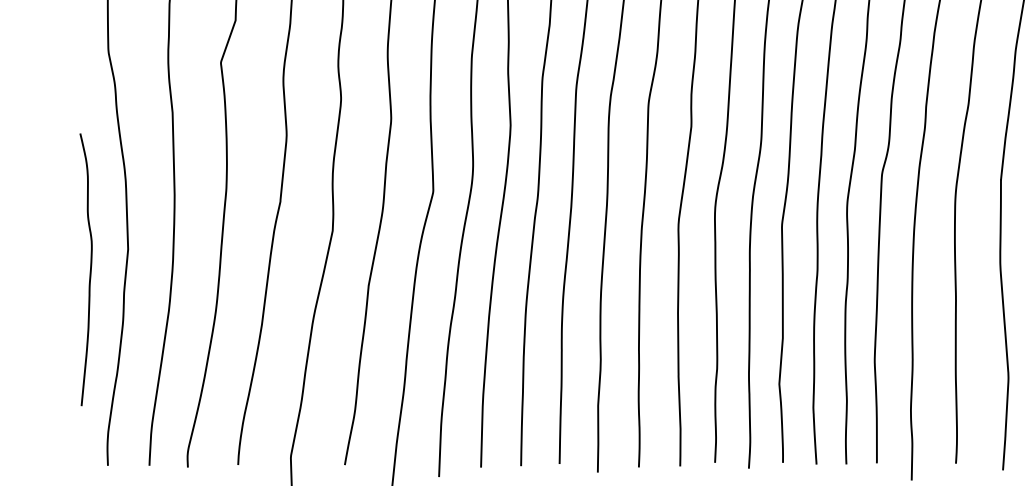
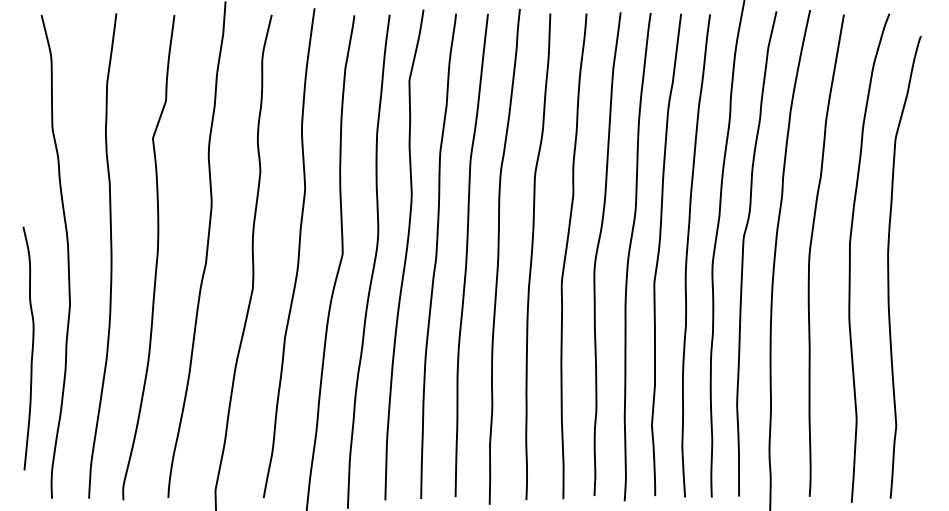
curve: (89, 269) -> (31, 348), moved

